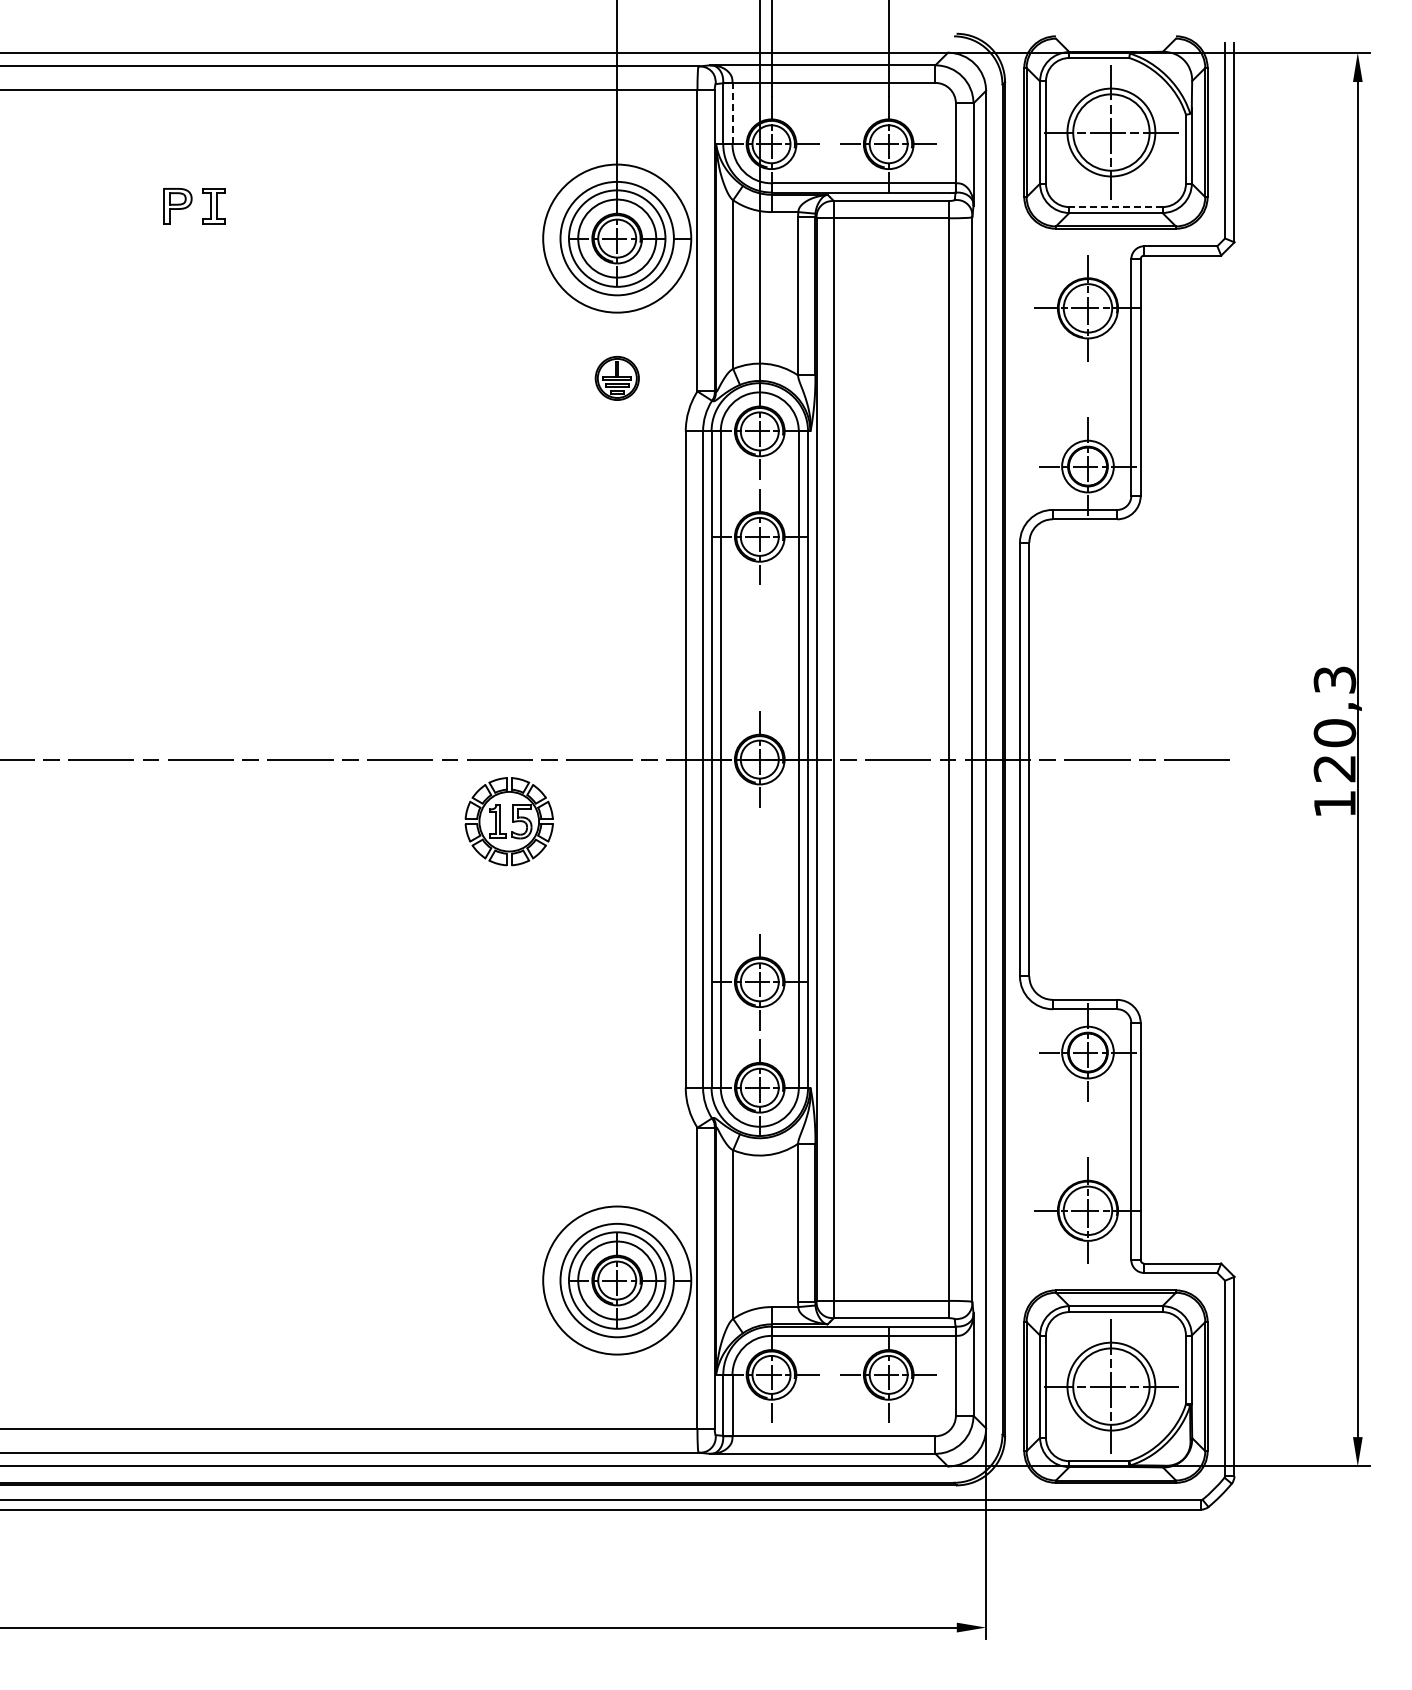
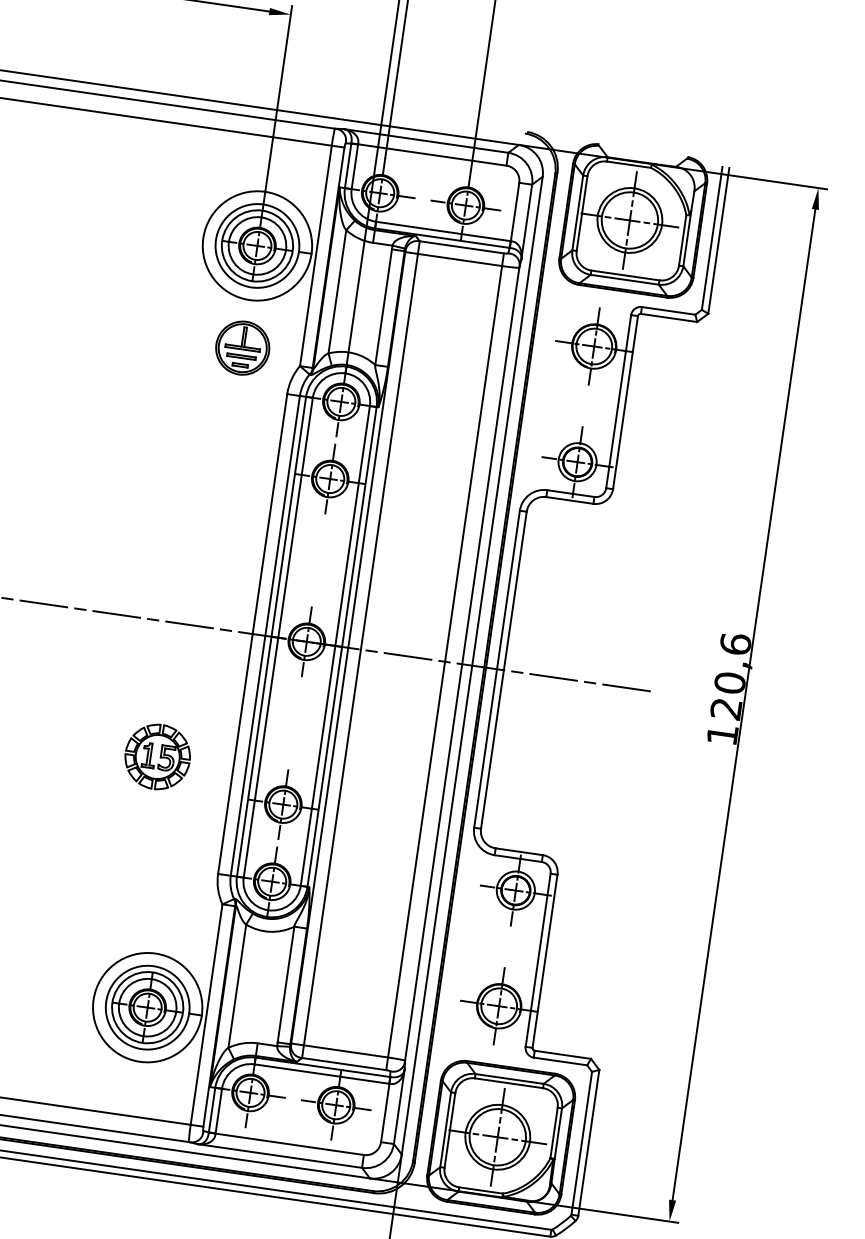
line: (732, 113) -> (354, 166), dashed -> solid
line: (1115, 207) -> (625, 275), dashed -> solid
part: (617, 378) -> (242, 348), size x1.67
text: (1334, 679) -> (735, 643), 120,3 -> 120,6
part: (508, 821) -> (157, 756), moved

